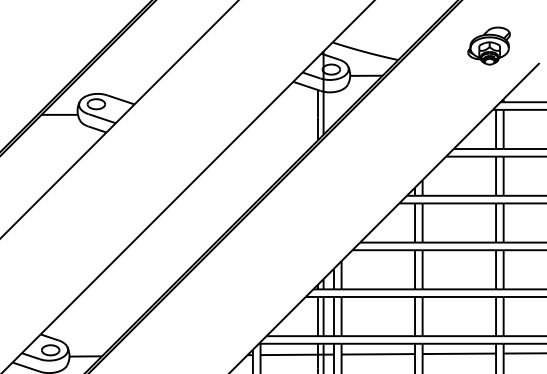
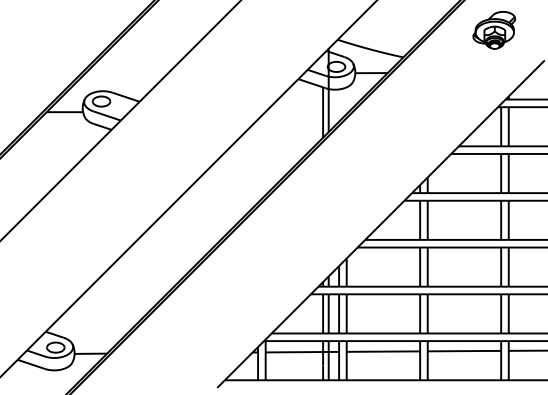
part: (488, 46) -> (493, 30), moved

